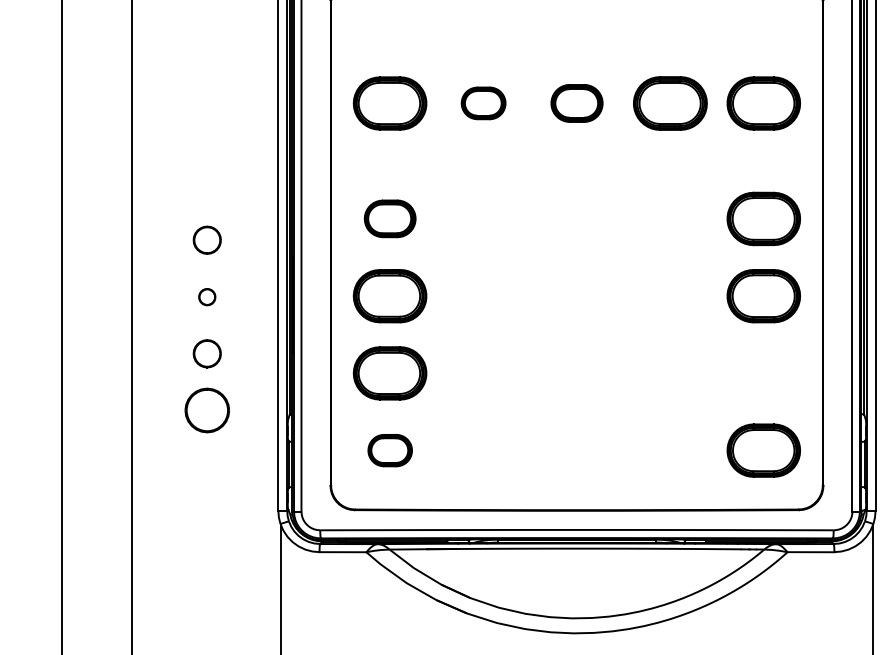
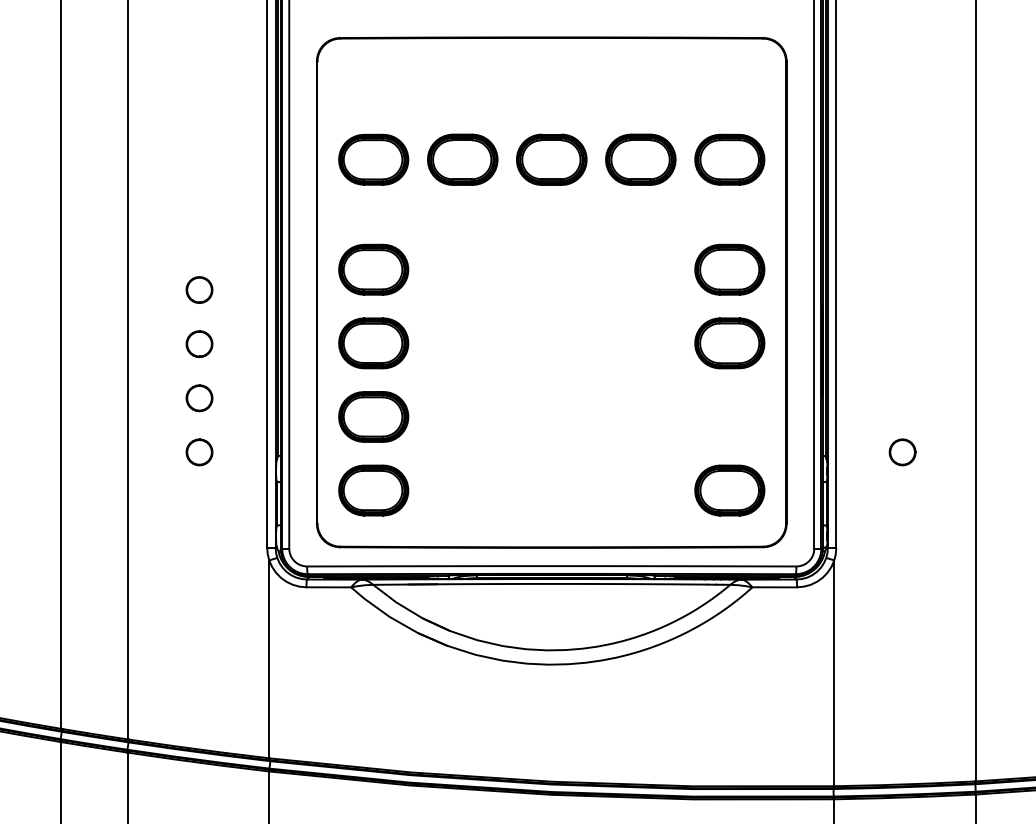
part: (483, 103) -> (462, 159), size x1.67
part: (576, 103) -> (551, 159), size x1.43
part: (389, 218) -> (373, 269), size x1.43
part: (207, 297) -> (199, 344), size x1.67
part: (207, 410) -> (199, 452), size x0.62
part: (389, 450) -> (373, 490), size x1.67

